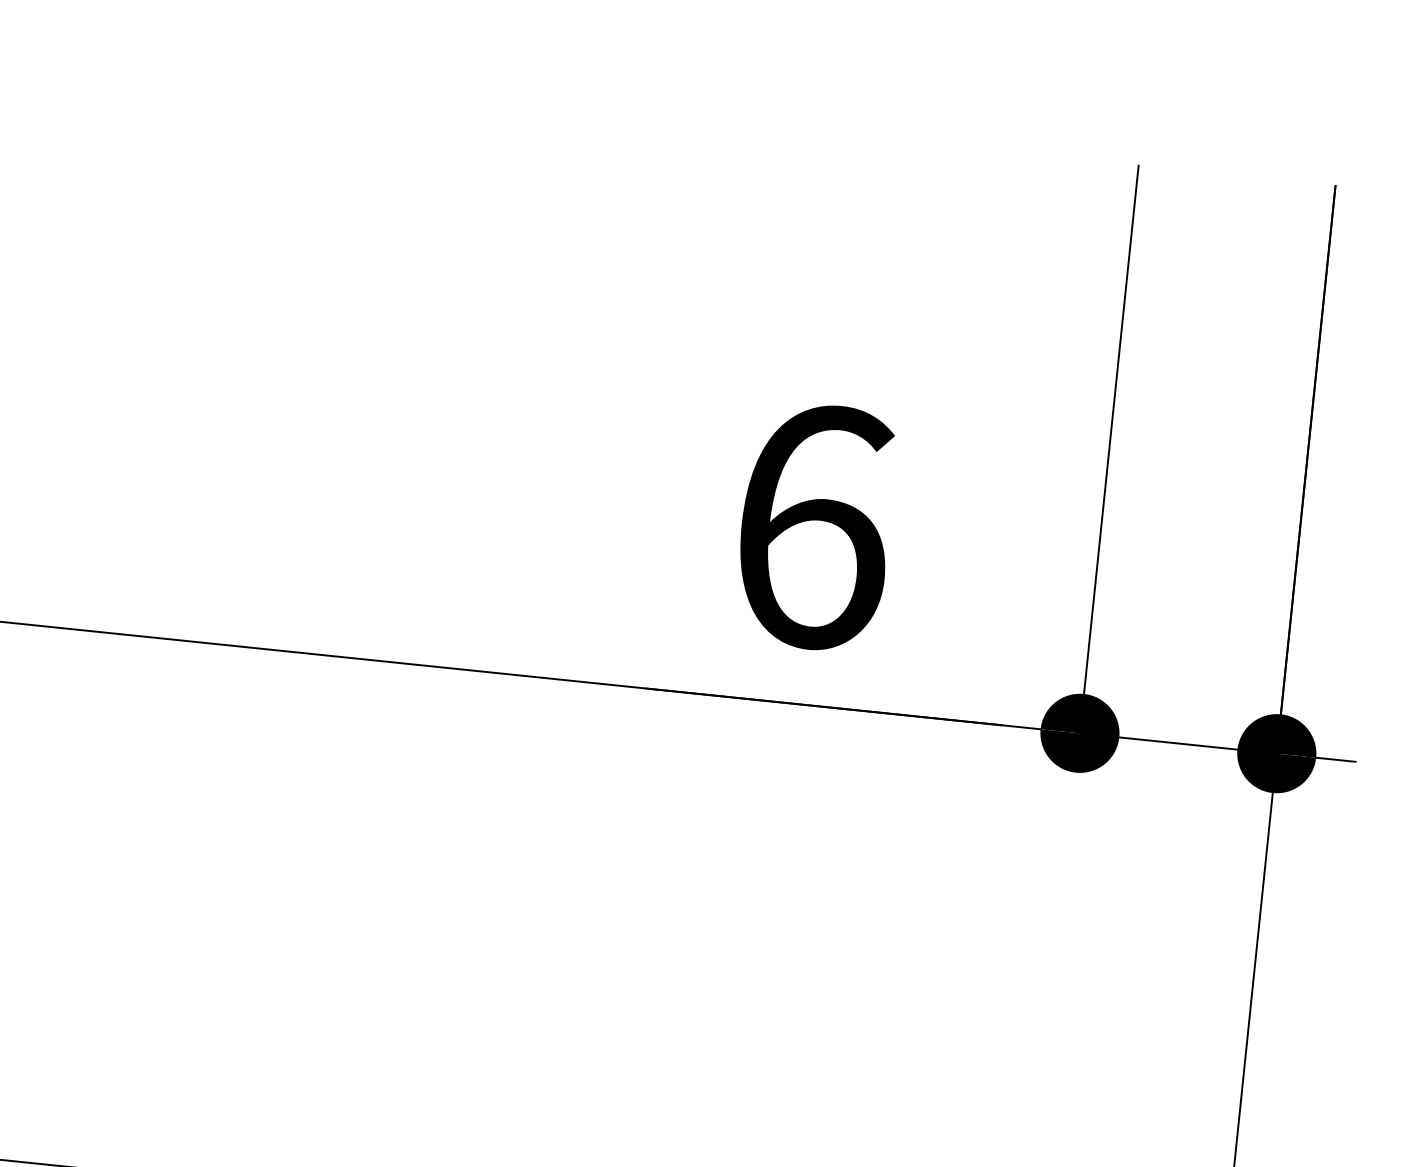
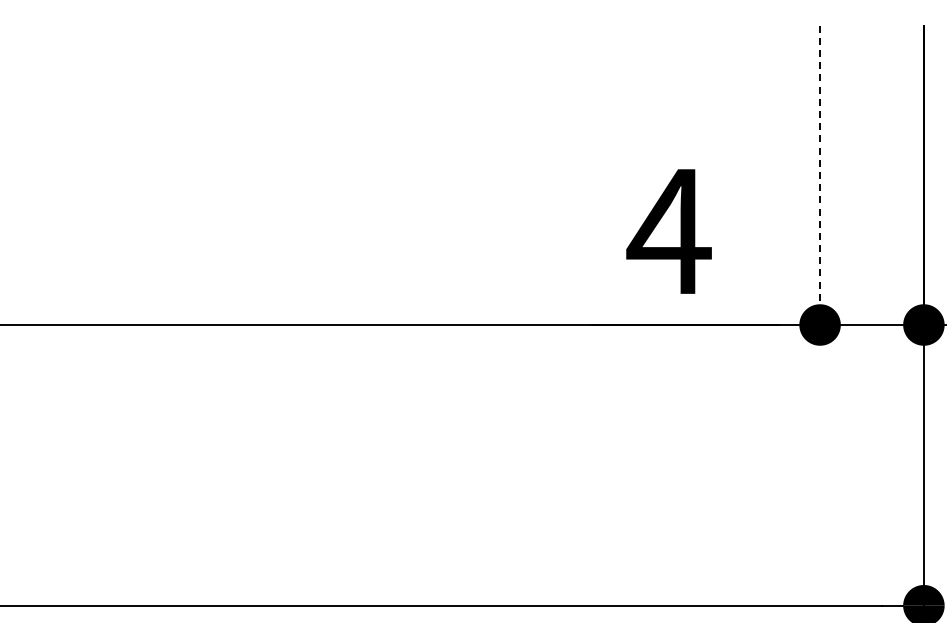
line: (1110, 449) -> (820, 175), solid -> dashed
text: (810, 526) -> (668, 231), 6 -> 4

